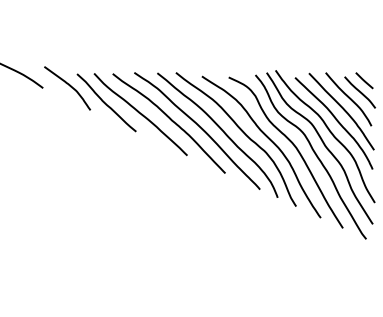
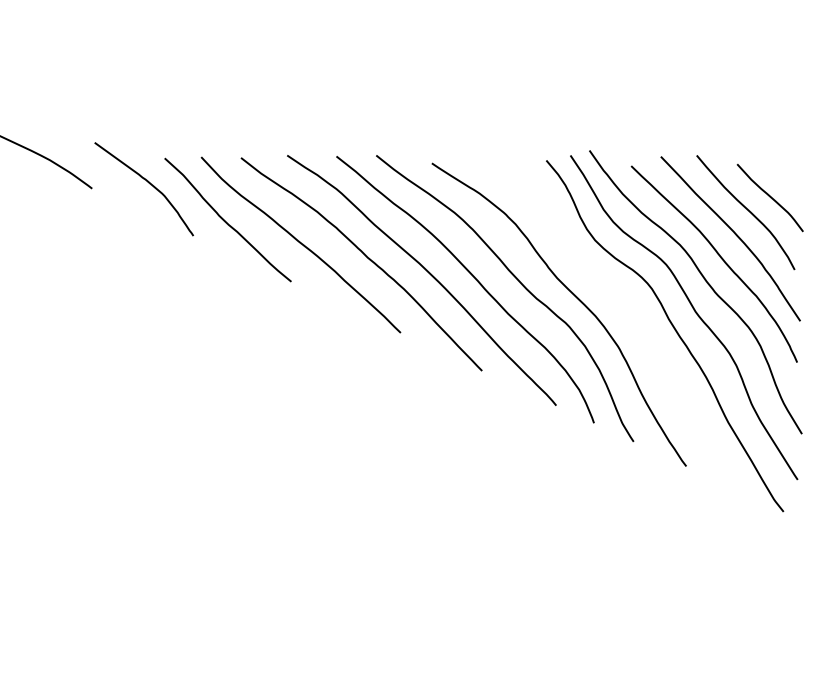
line: (364, 80) -> (779, 172), removed
curve: (294, 147) -> (629, 315), removed

